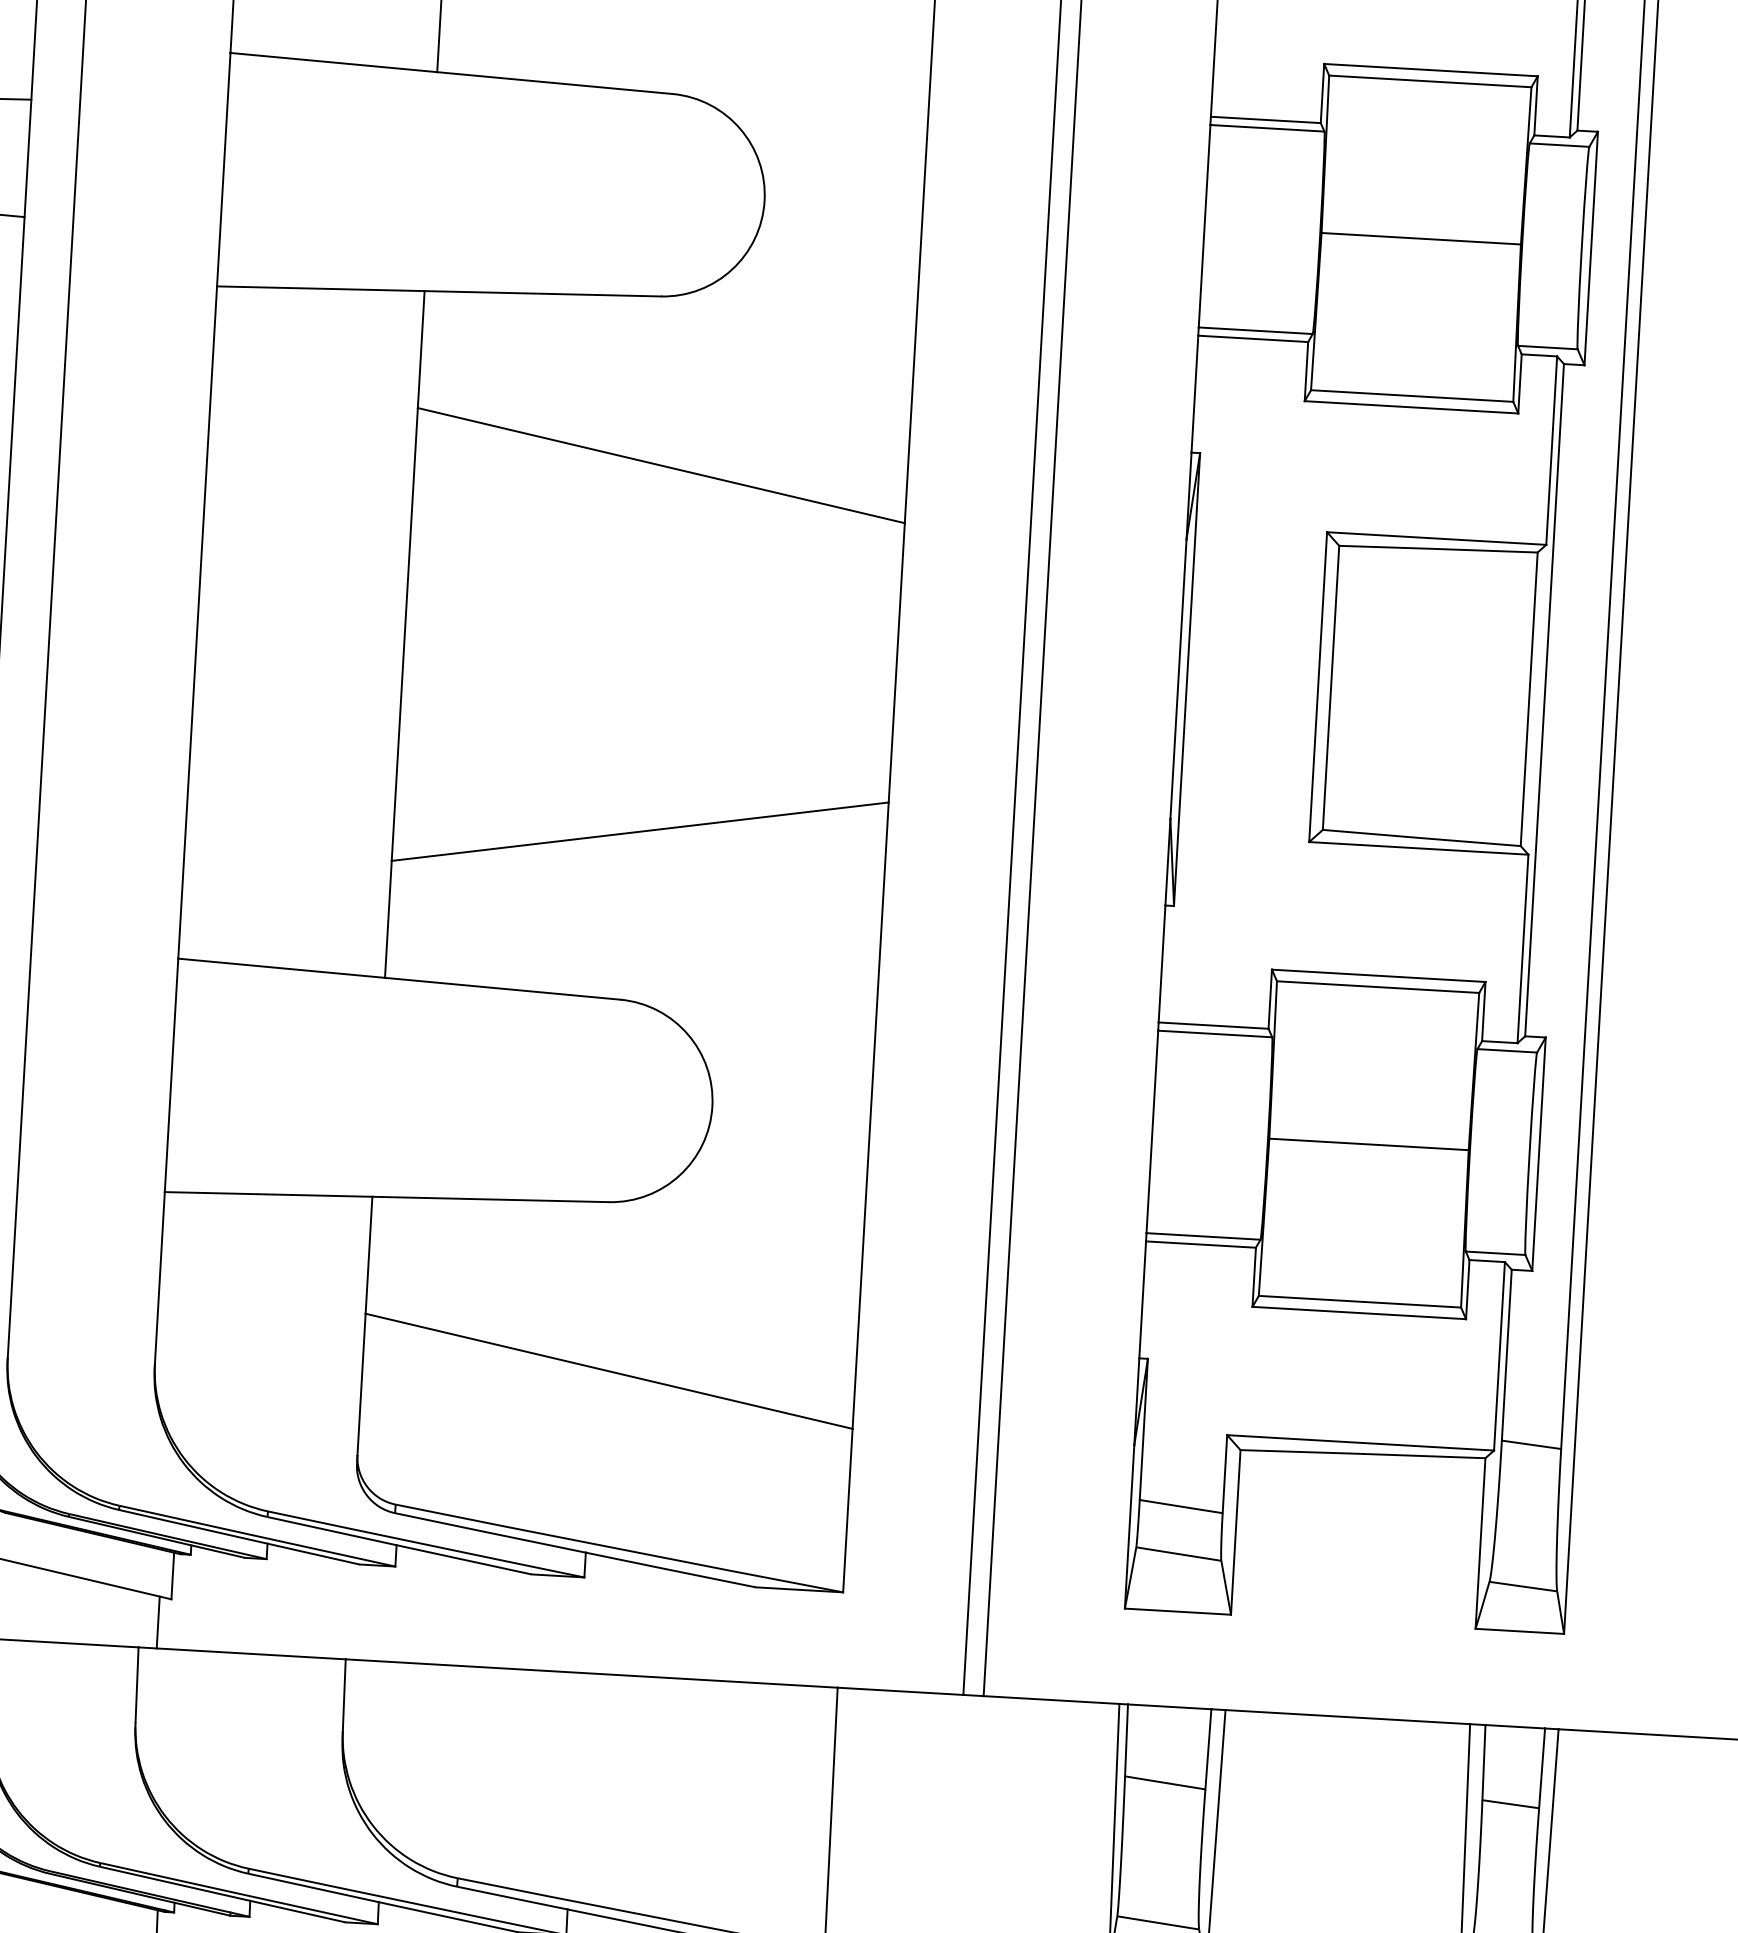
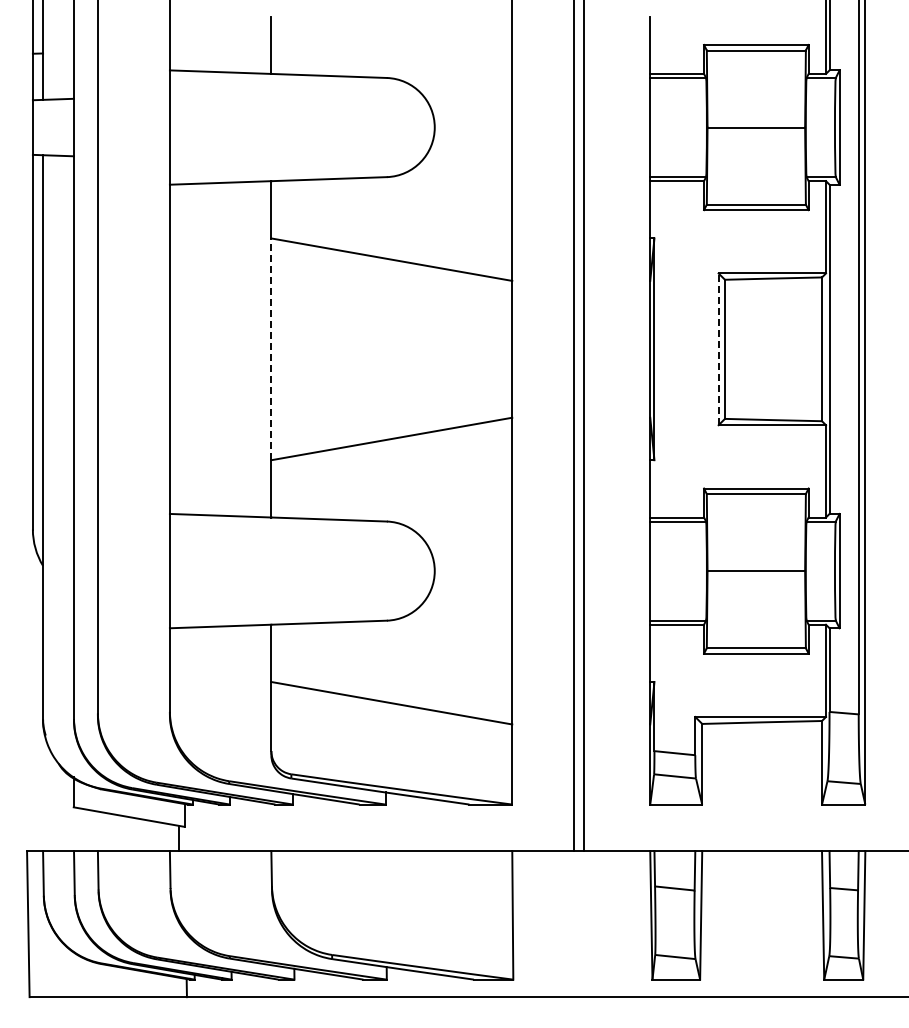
line: (405, 634) -> (271, 349), solid -> dashed
line: (1317, 687) -> (718, 349), solid -> dashed

